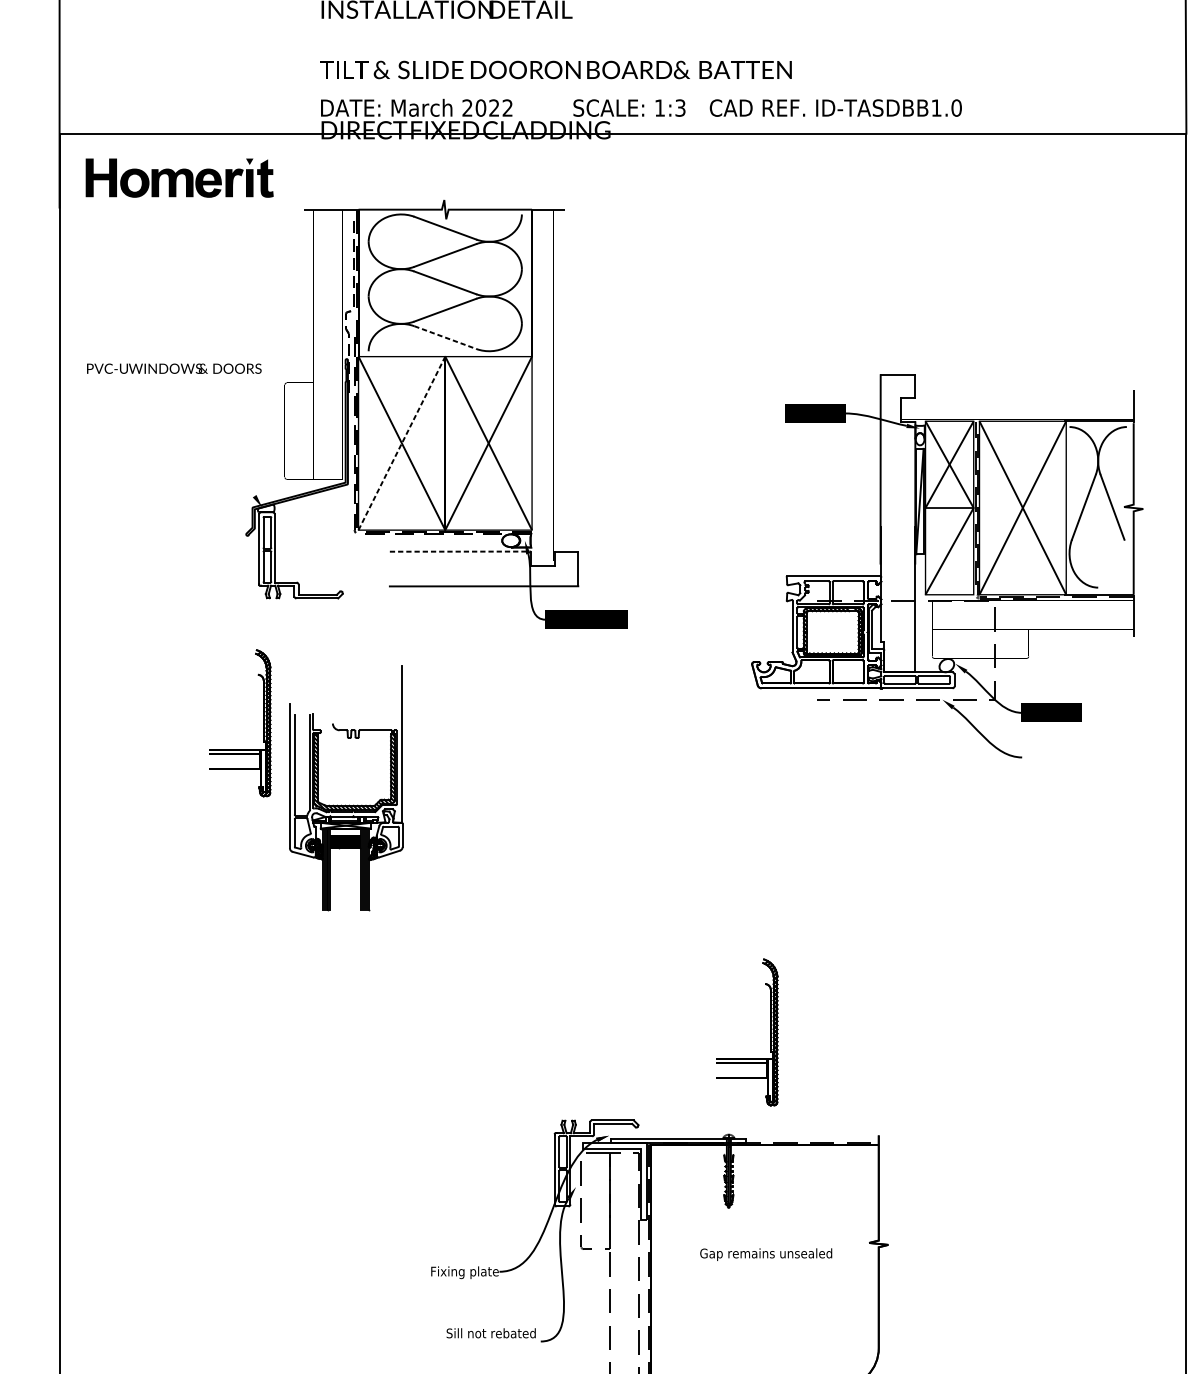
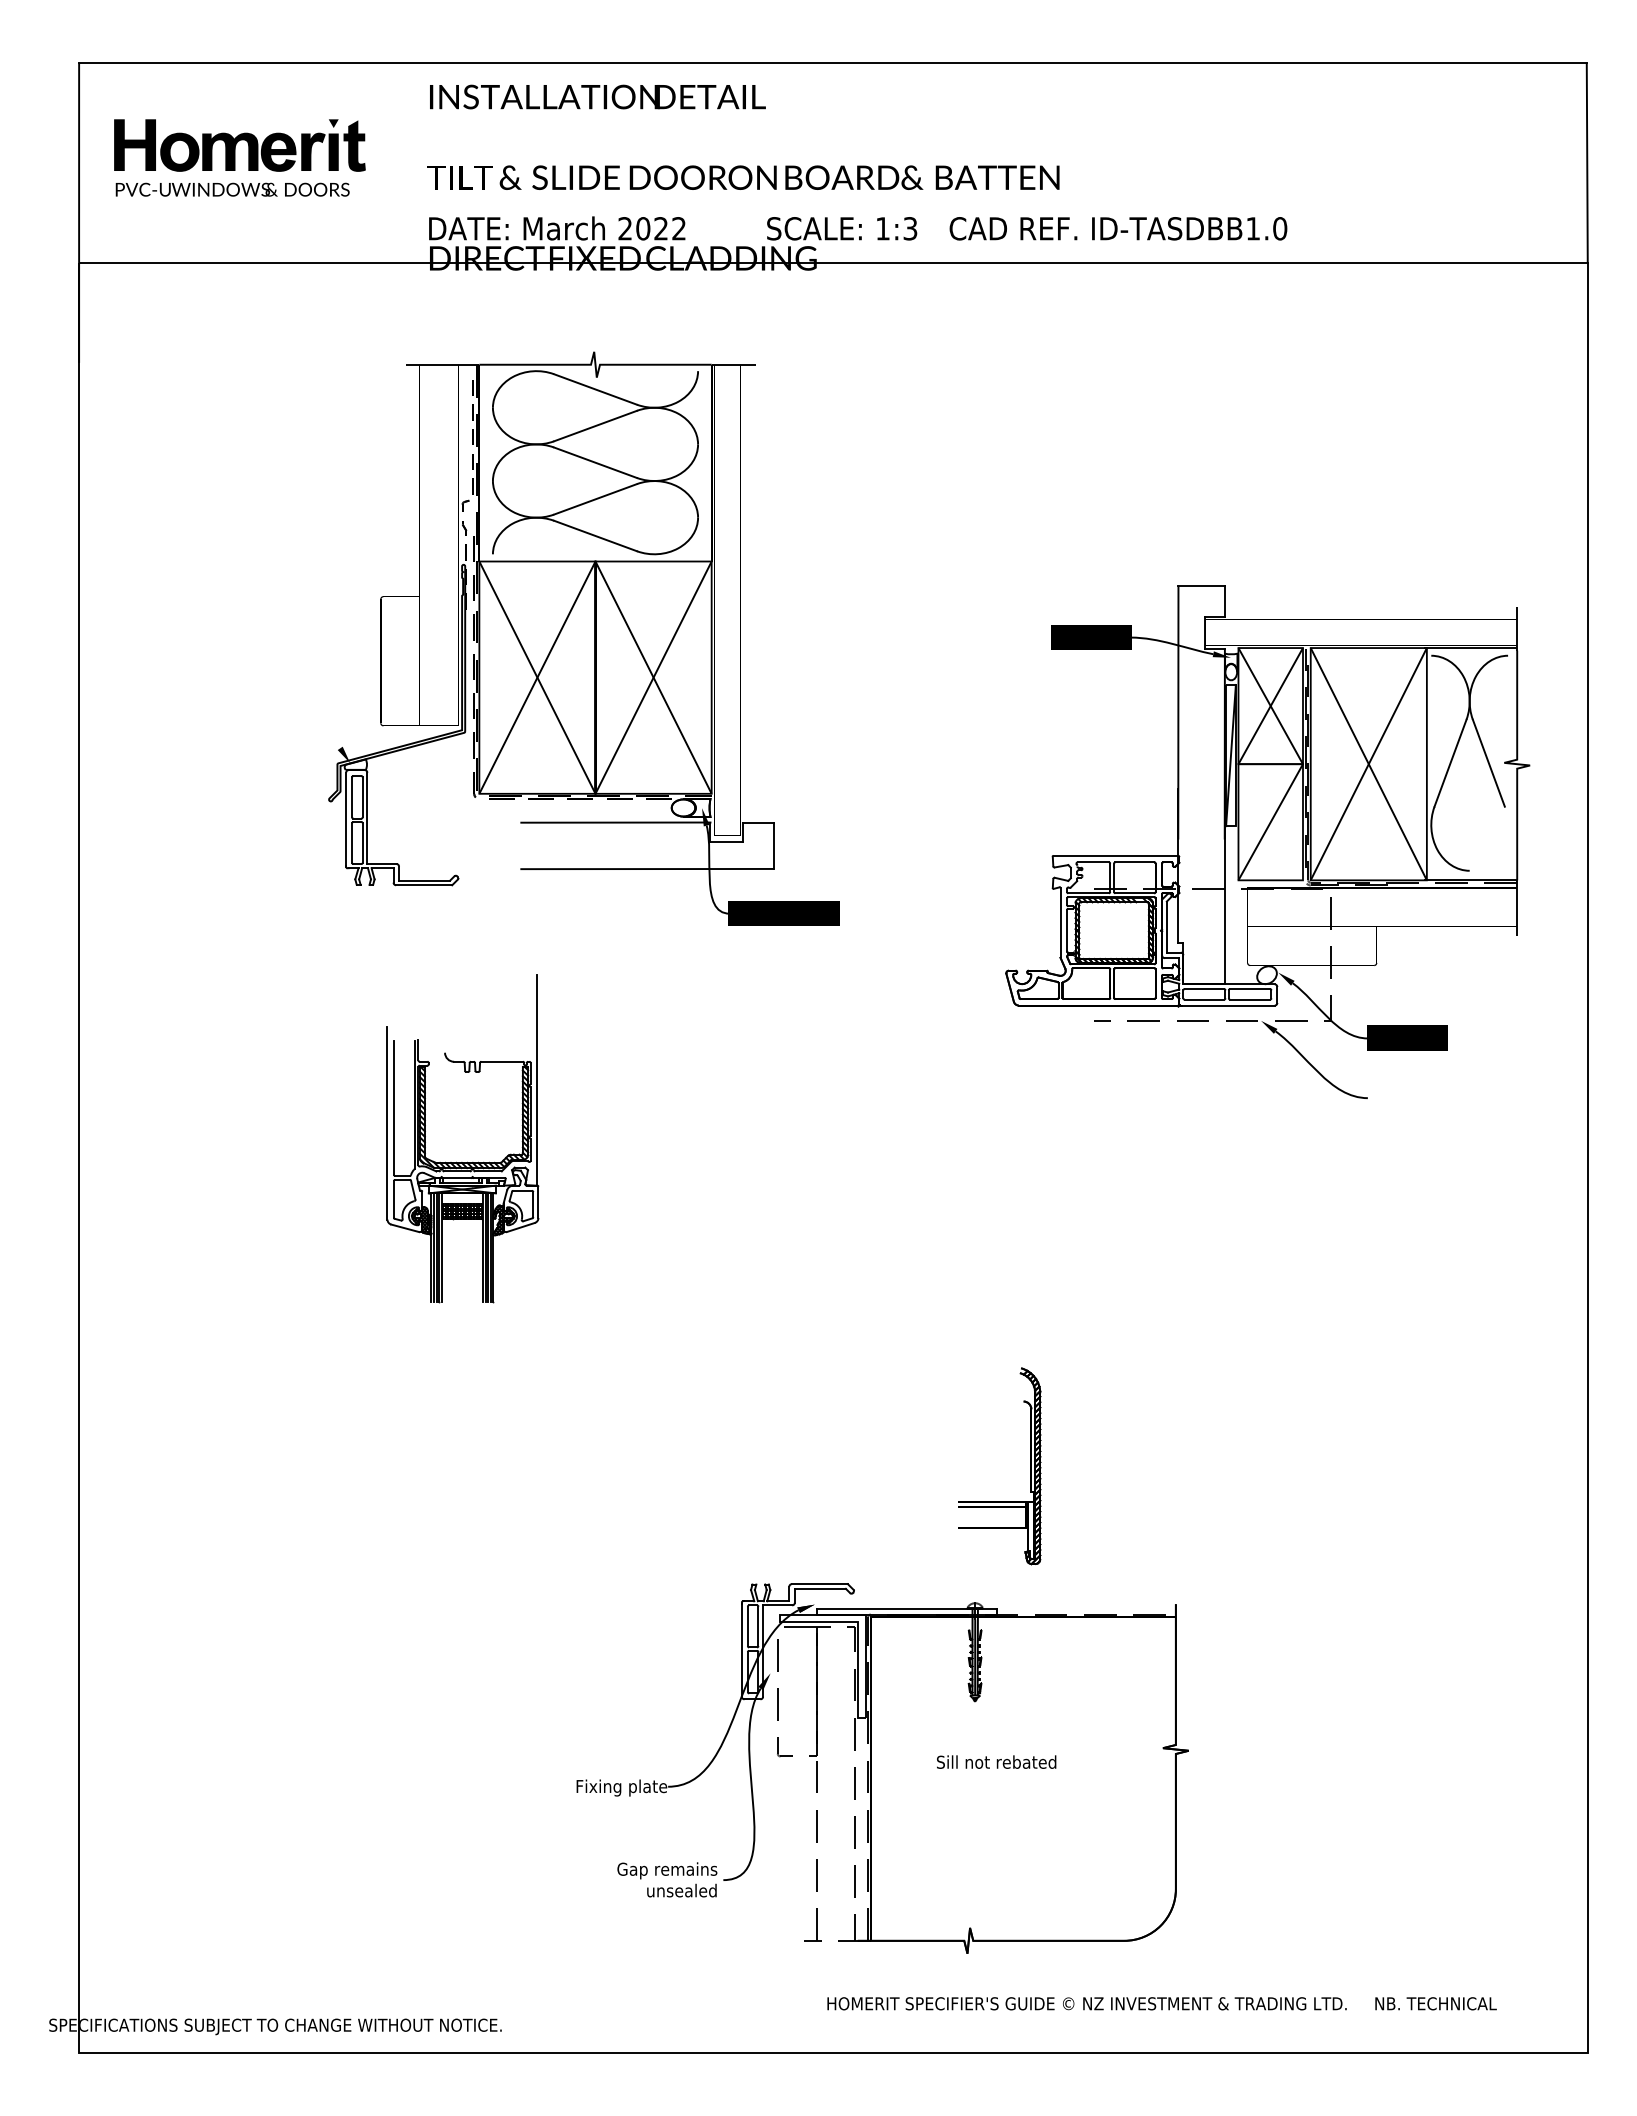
part: (179, 178) -> (239, 145), moved
line: (445, 337) -> (595, 536), dashed -> solid
text: (174, 368) -> (232, 189), moved
line: (401, 443) -> (537, 677), dashed -> solid
line: (460, 551) -> (615, 822), dashed -> solid
part: (263, 723) -> (351, 1052), removed
text: (765, 1254) -> (1024, 1763), Gap remains unsealed -> Sill not rebated
text: (491, 1341) -> (657, 1879), Sill not rebated -> Gap remains unsealed

